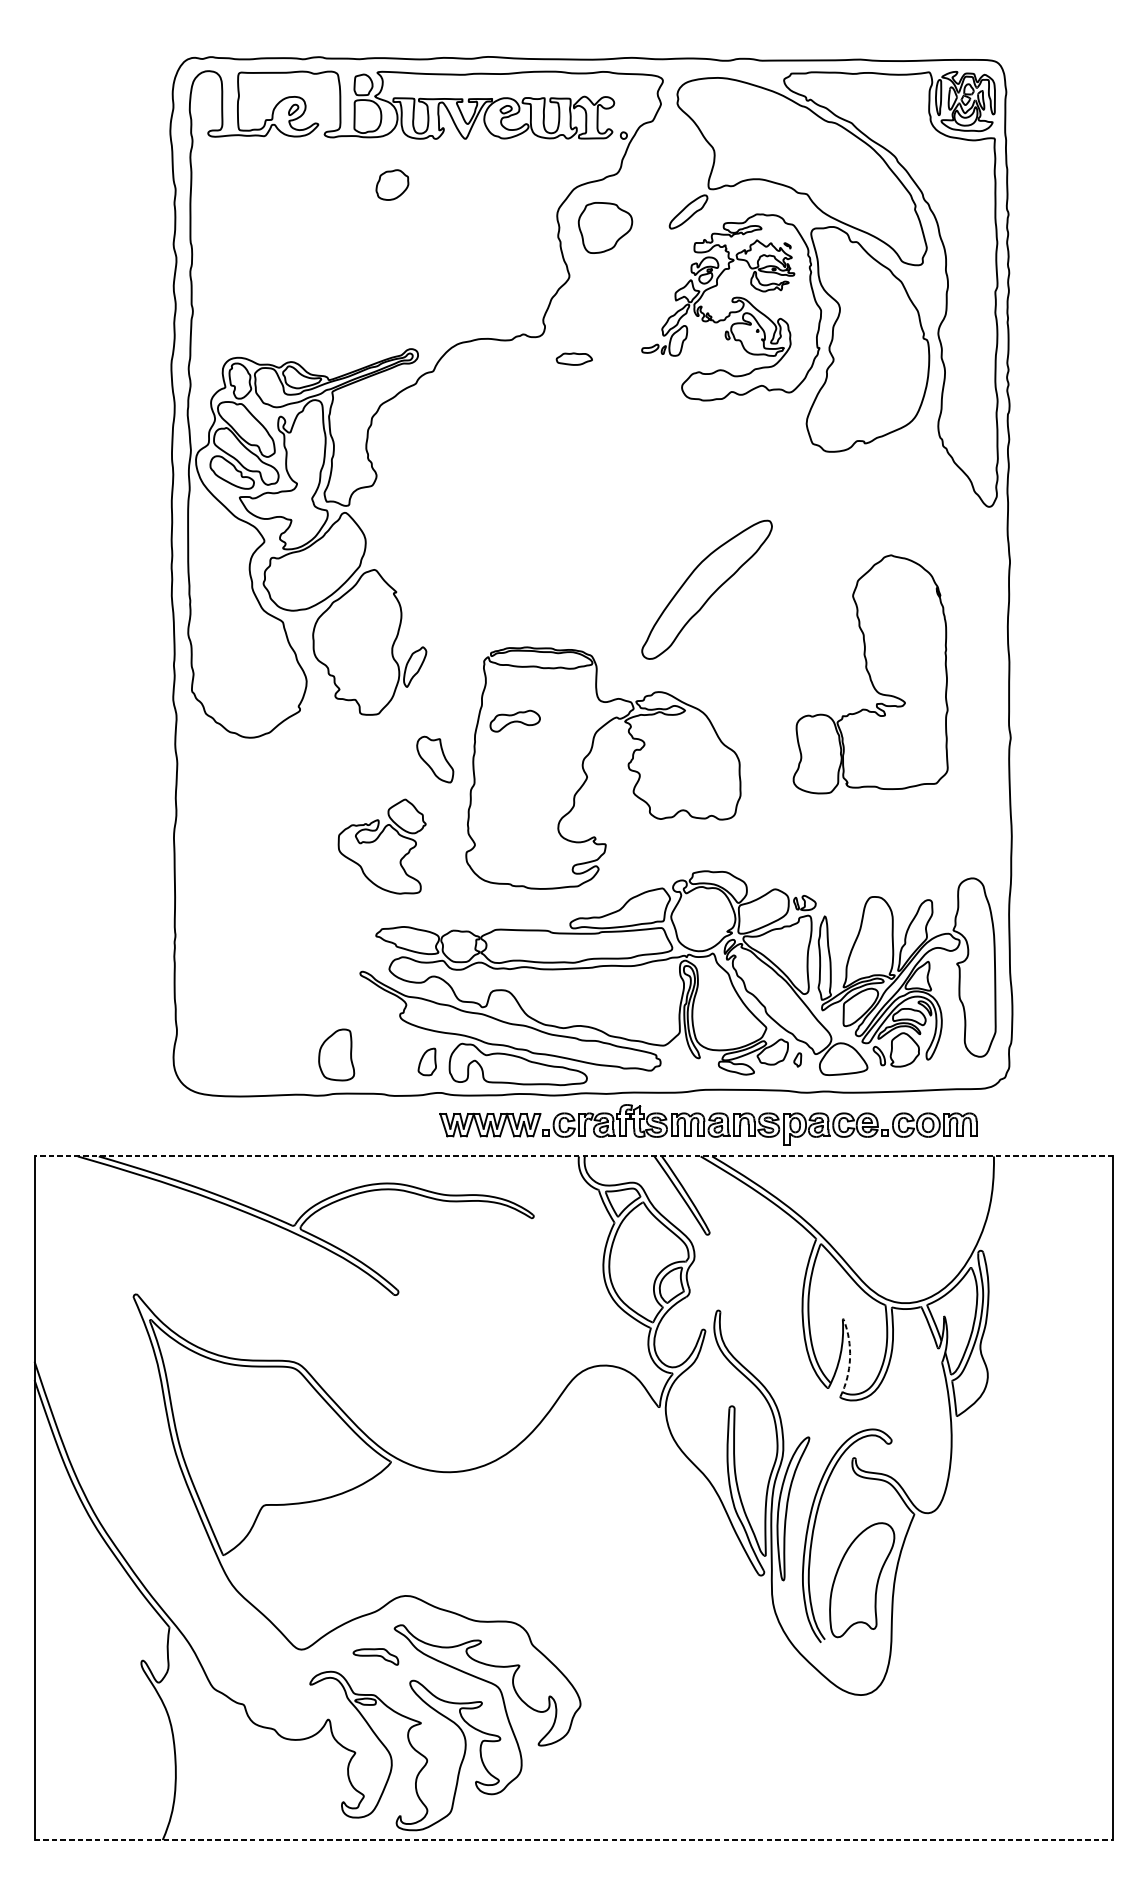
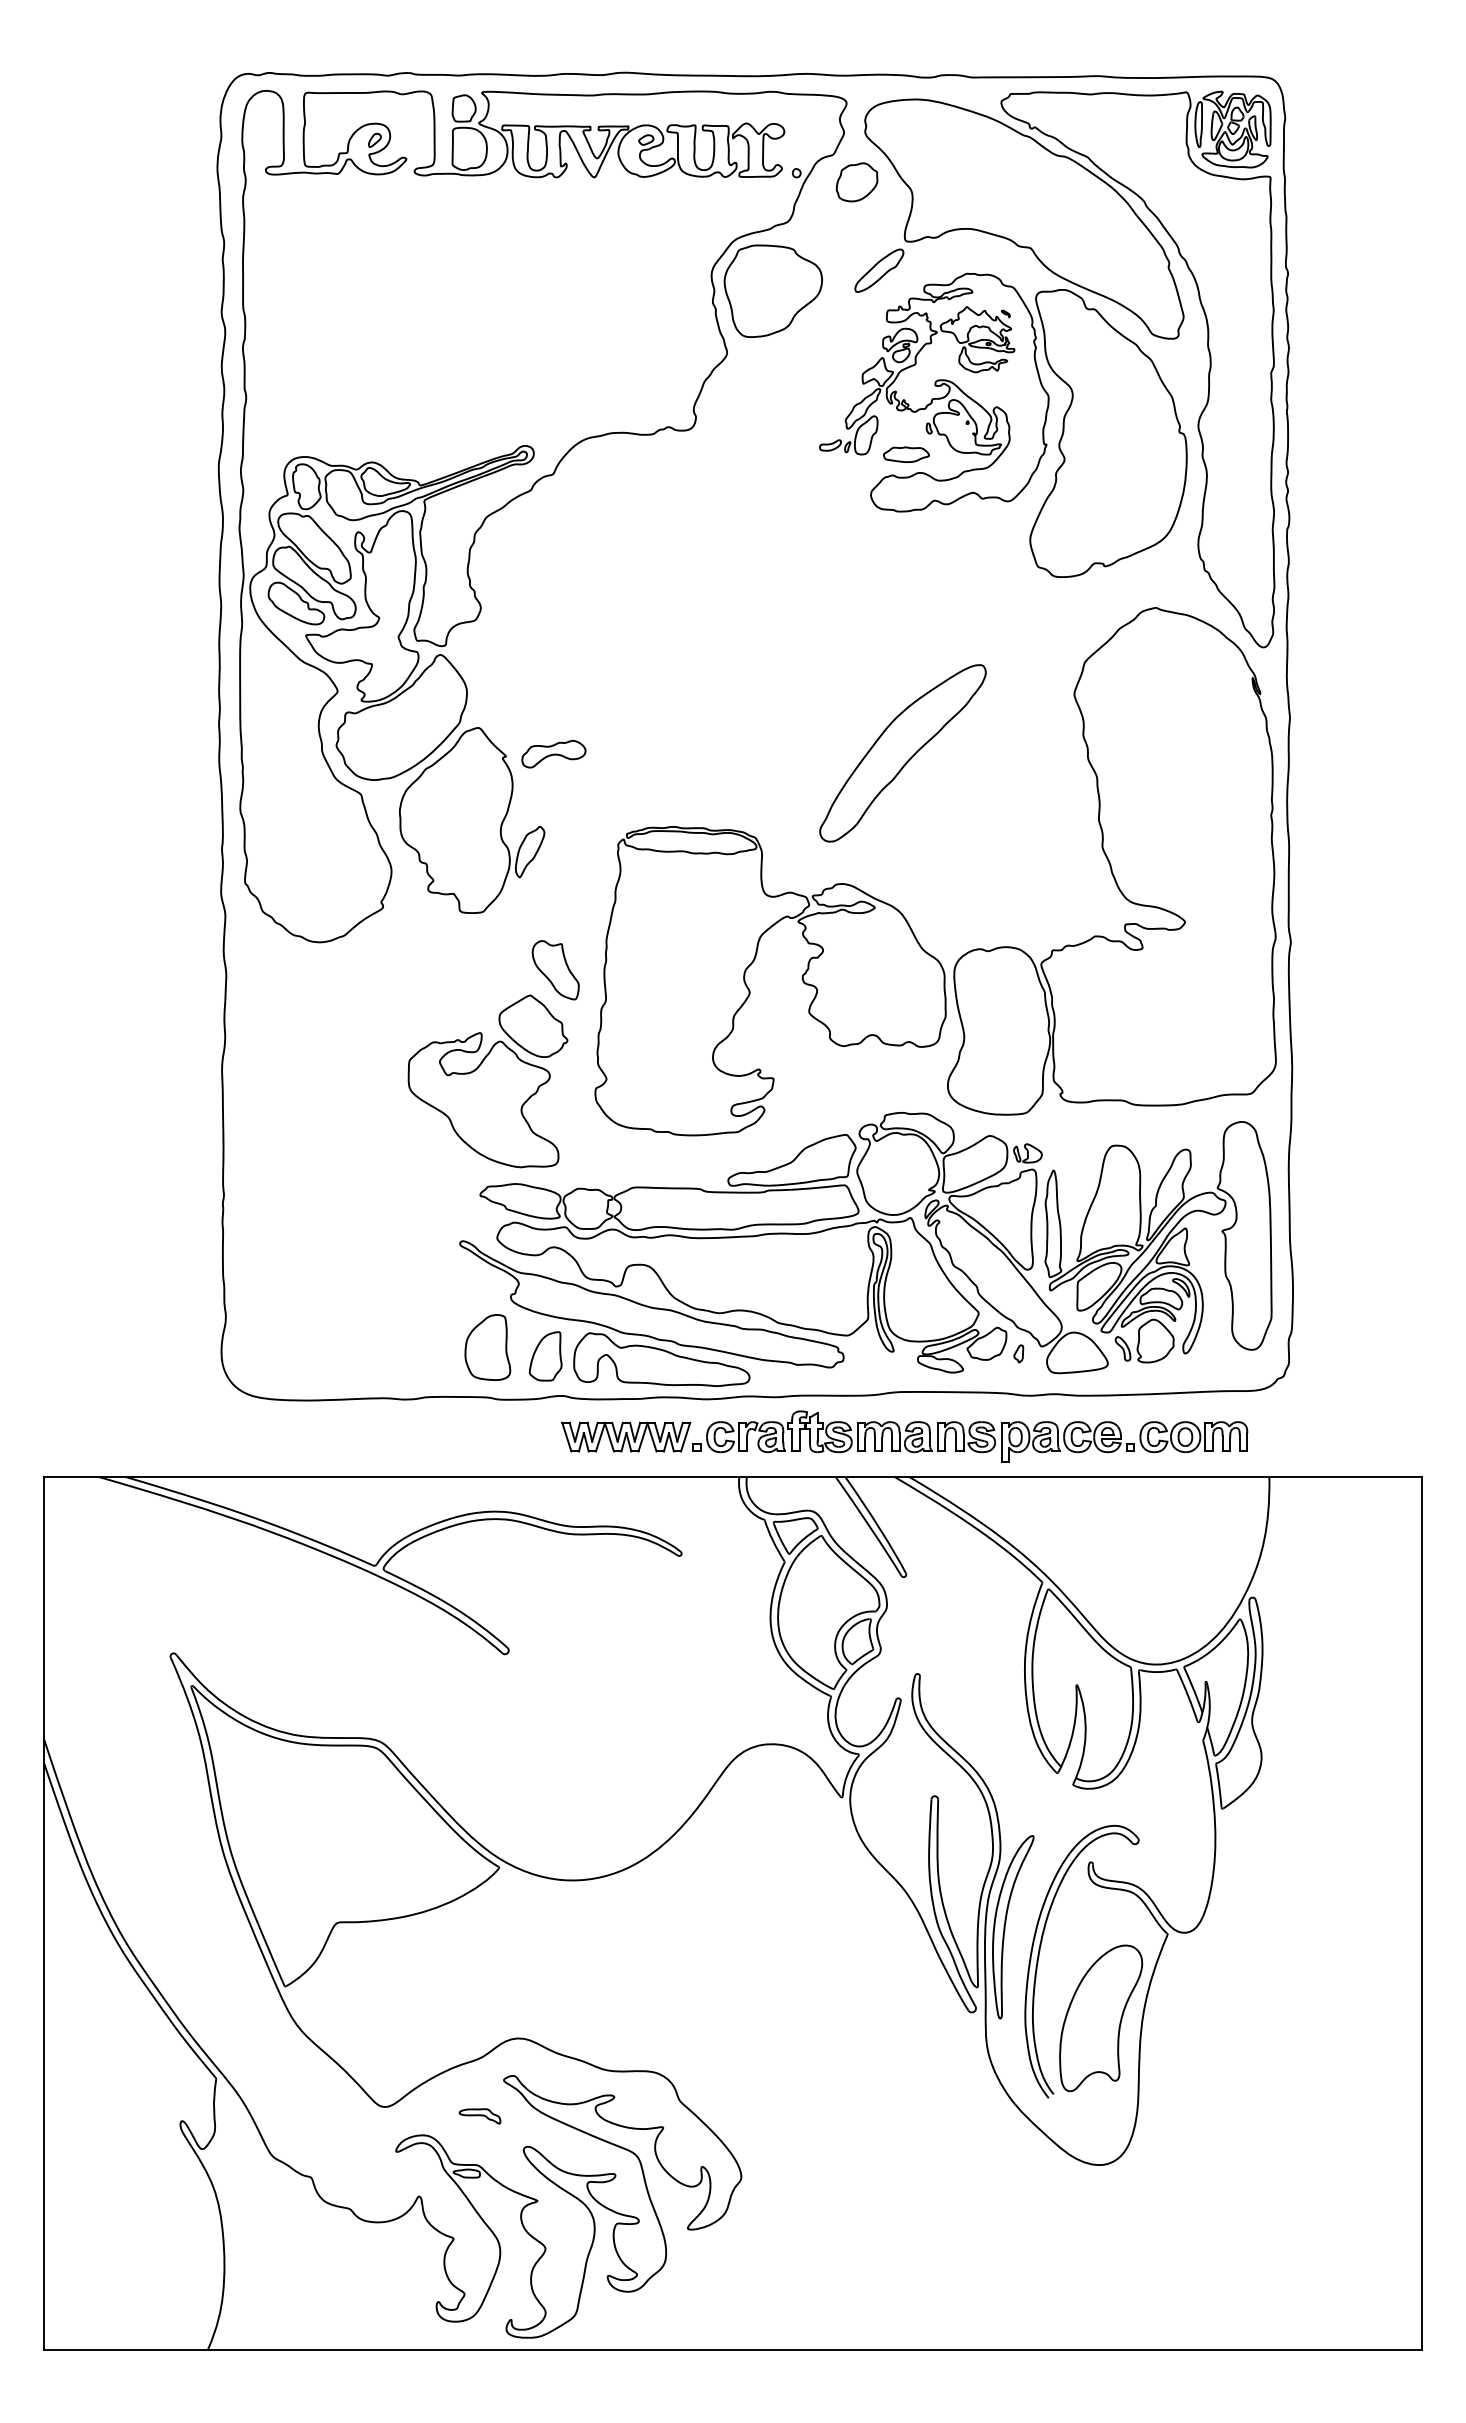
part: (391, 185) -> (856, 182), moved
part: (604, 227) -> (772, 290), size x1.43
part: (574, 358) -> (906, 454), moved
part: (870, 674) -> (1111, 861), size x1.67
part: (514, 721) -> (553, 754), moved
part: (381, 846) -> (487, 1081), size x1.43
part: (336, 1054) -> (487, 1347), moved
part: (427, 1062) -> (545, 1356), size x1.43
line: (574, 1156) -> (733, 1477), dashed -> solid
arc: (849, 1358) -> (1085, 1735), dashed -> solid
part: (375, 1657) -> (479, 2116), size x0.71
line: (574, 1840) -> (733, 2350), dashed -> solid

